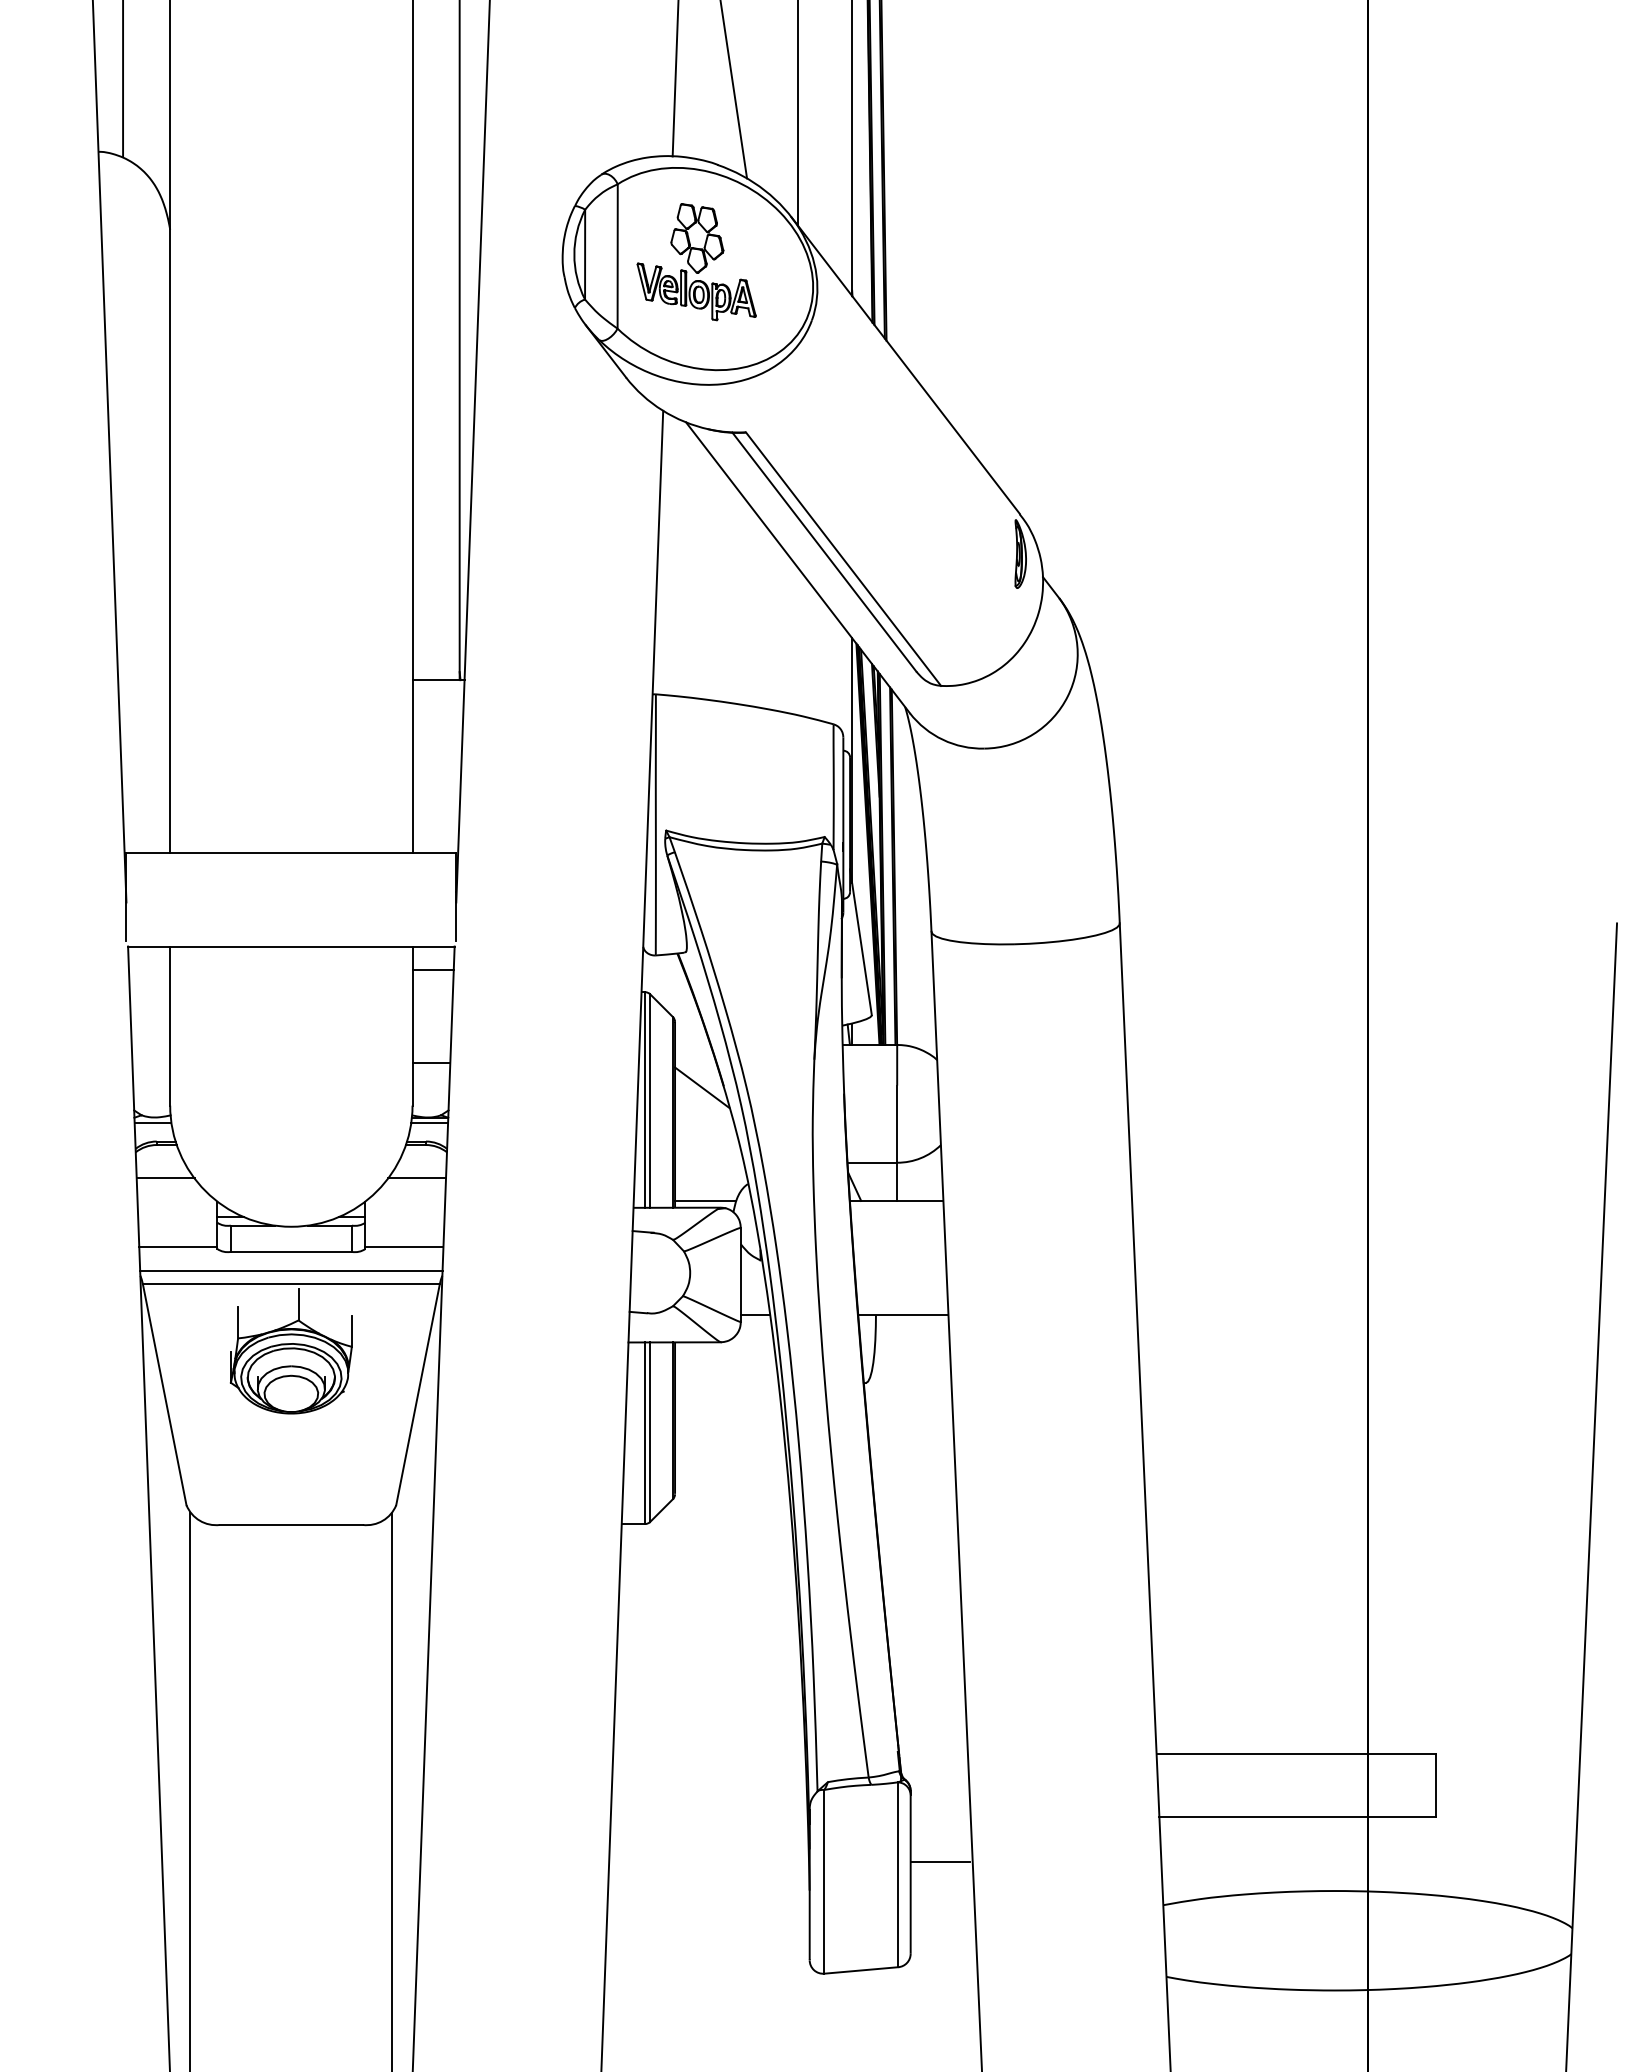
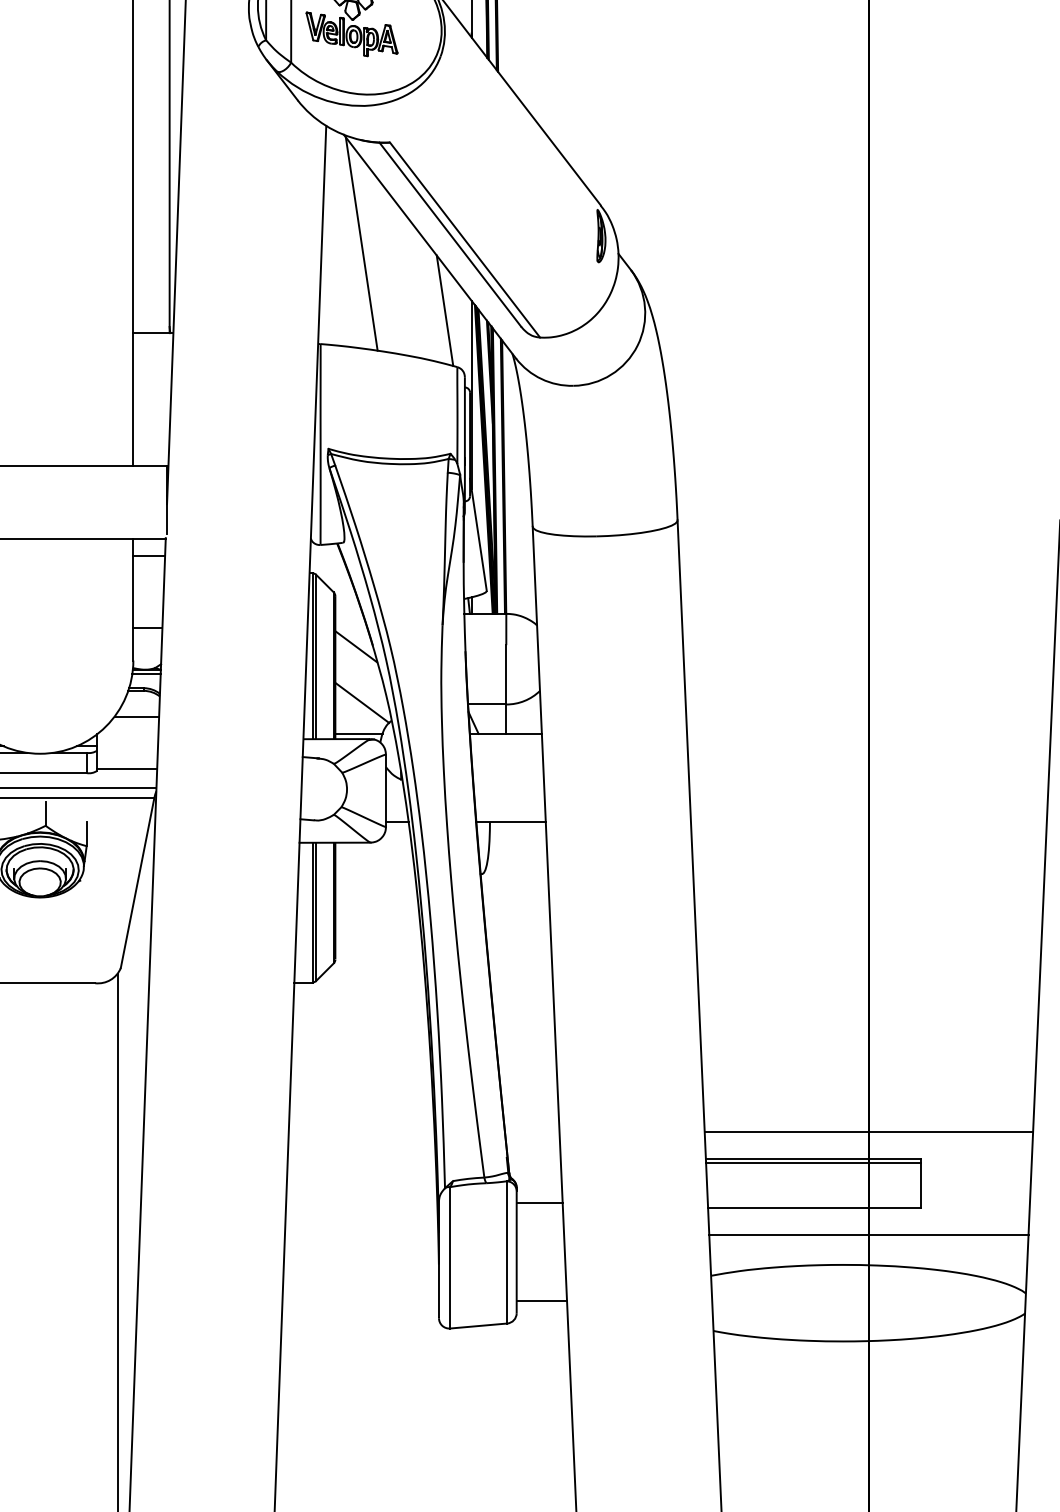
line: (708, 564) -> (361, 244), added
line: (817, 650) -> (444, 310), added
line: (710, 1160) -> (362, 702), added
line: (1368, 1718) -> (868, 1132), added
line: (1295, 1758) -> (812, 1162), added
line: (1367, 1852) -> (868, 1235), added
line: (940, 1862) -> (539, 1202), moved
line: (943, 1937) -> (541, 1300), added

